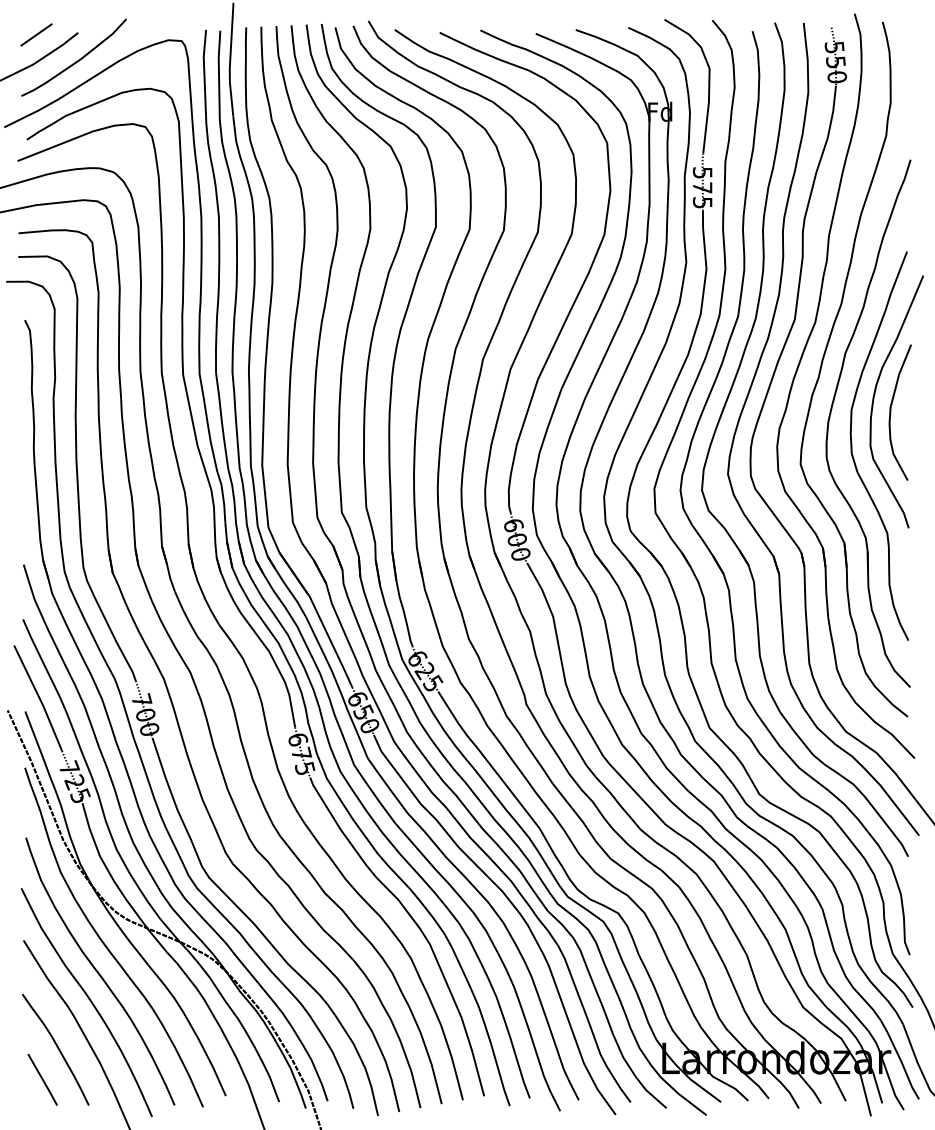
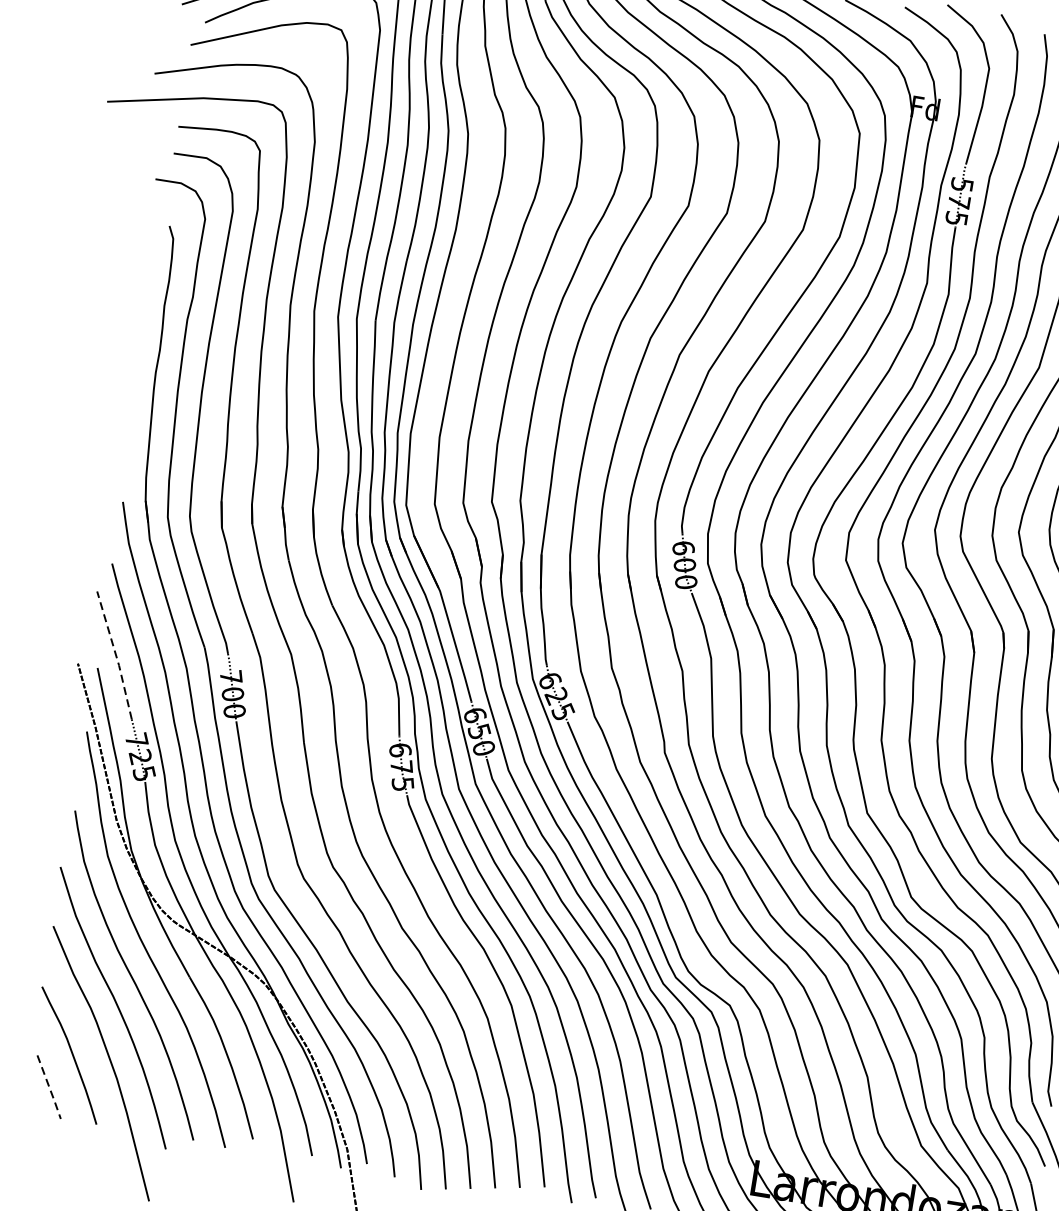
line: (39, 698) -> (116, 655), solid -> dashed
line: (42, 1079) -> (48, 1086), solid -> dashed

